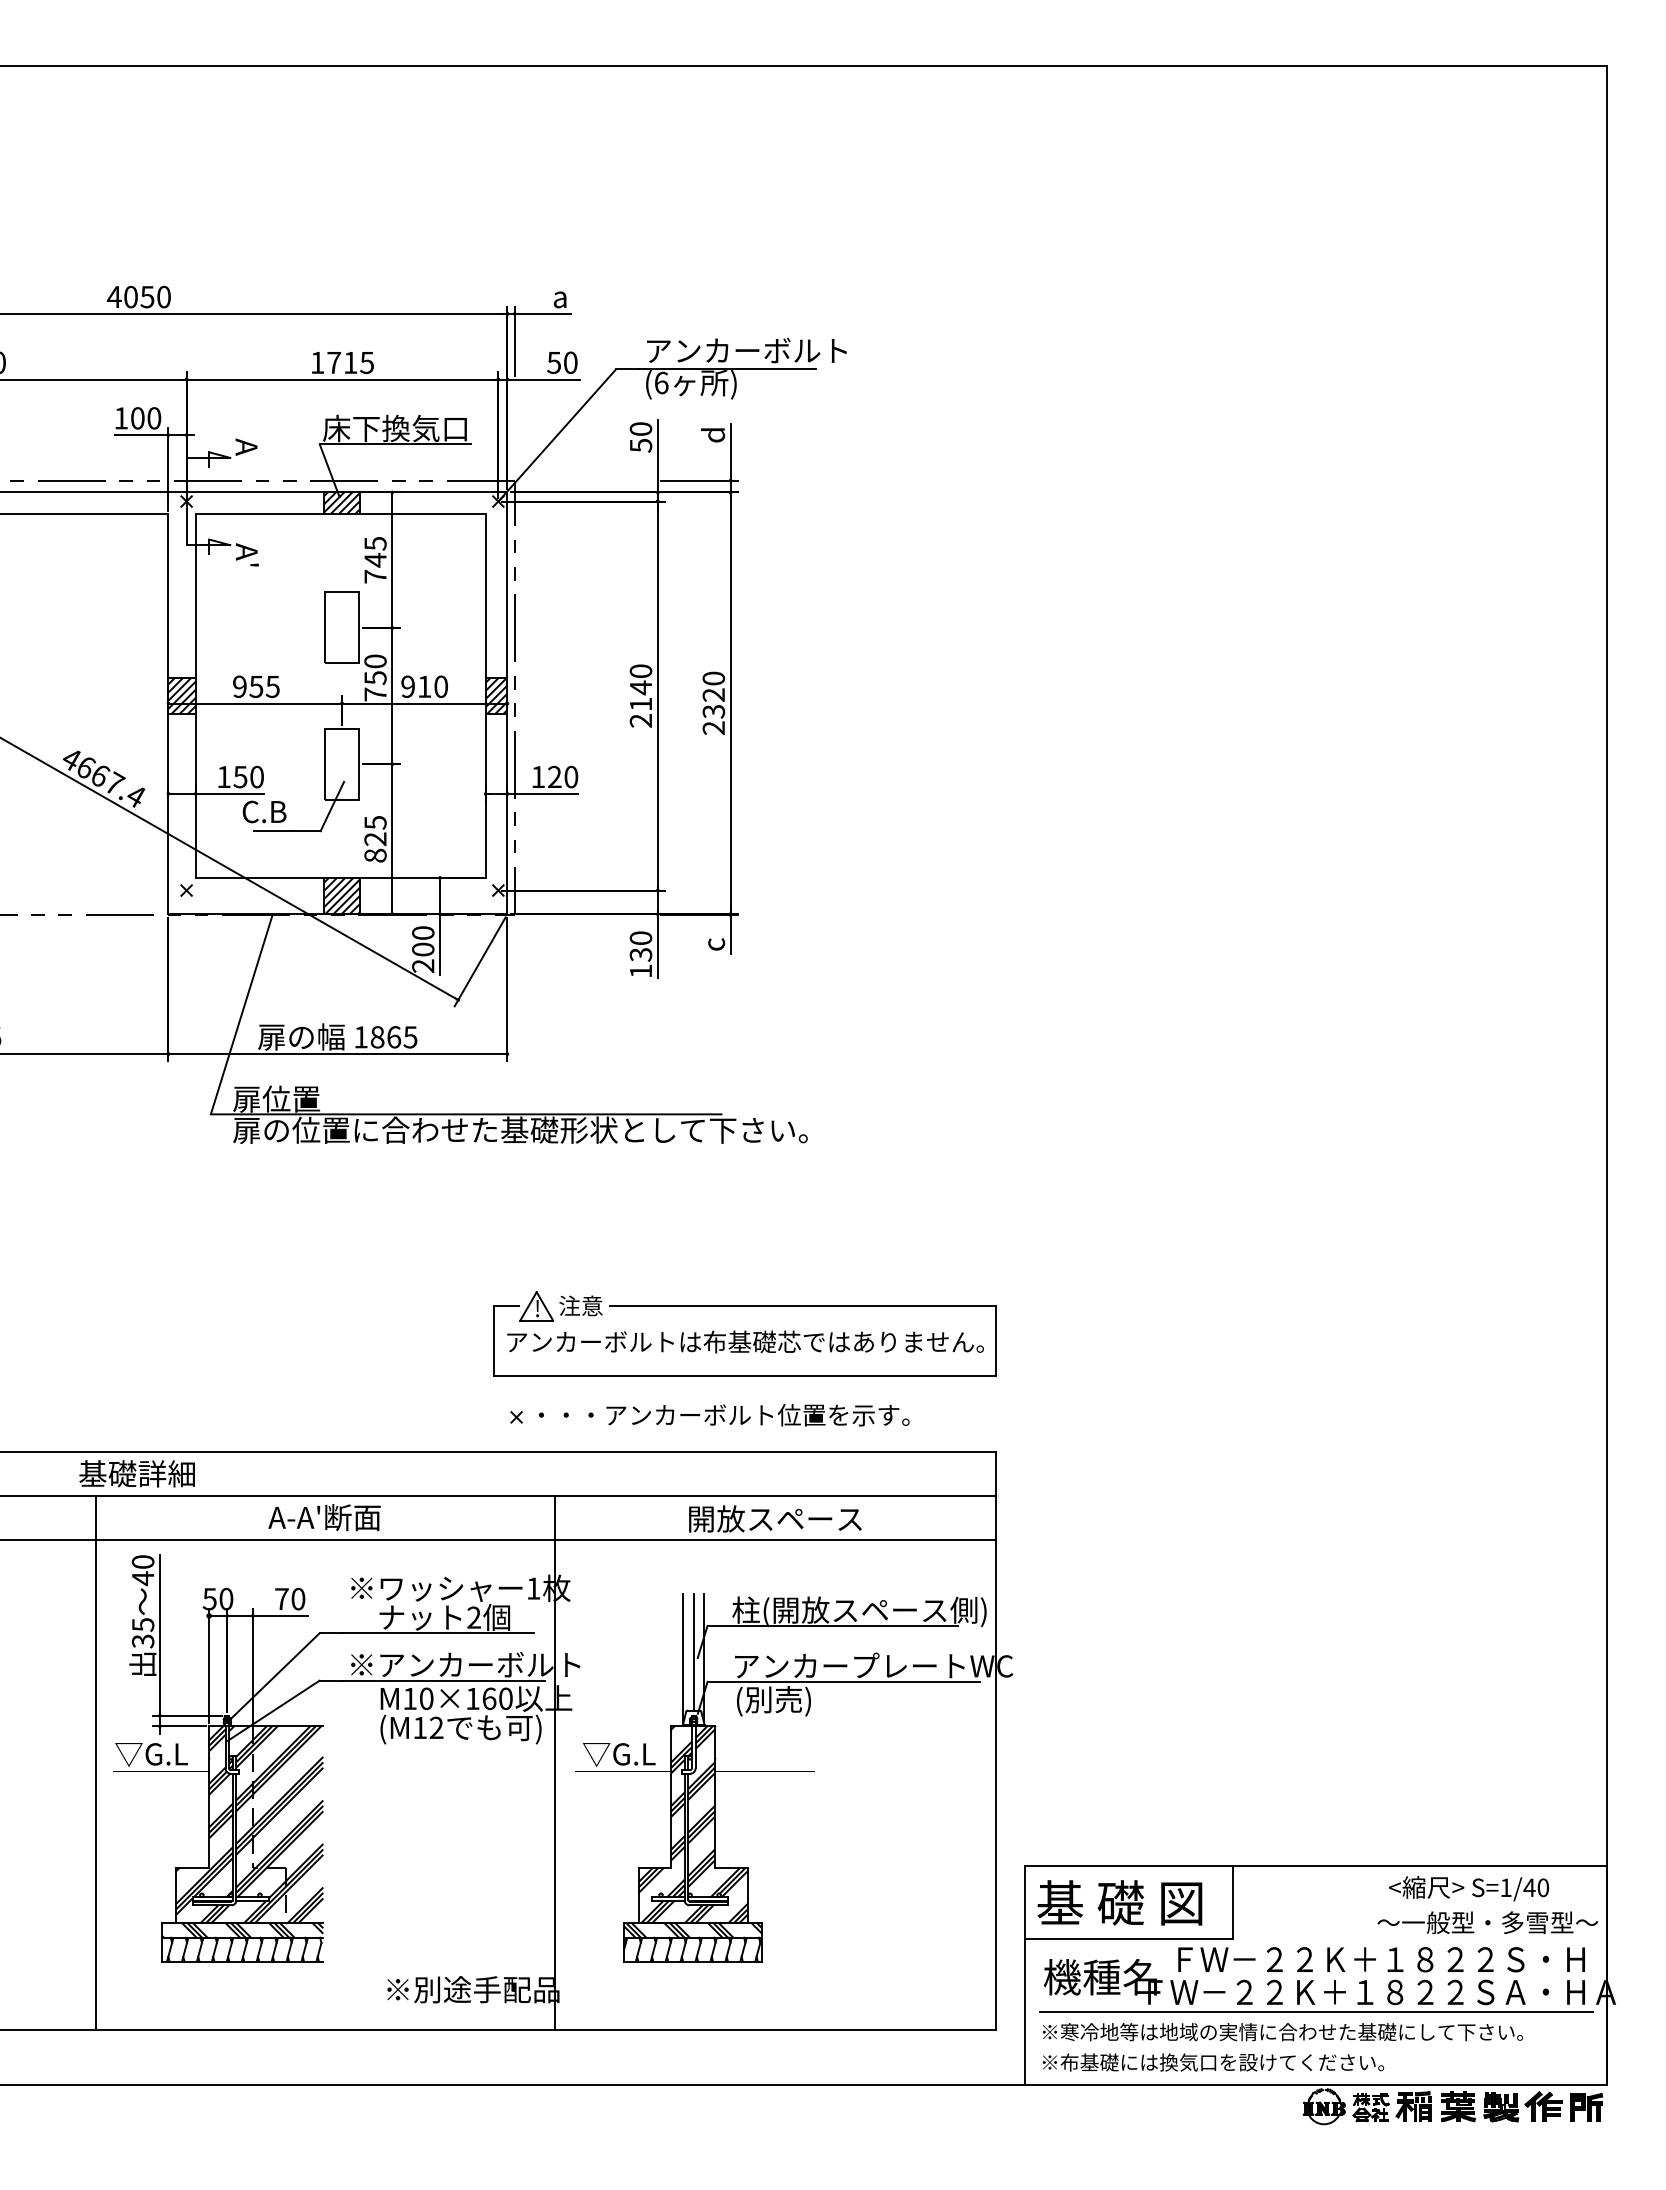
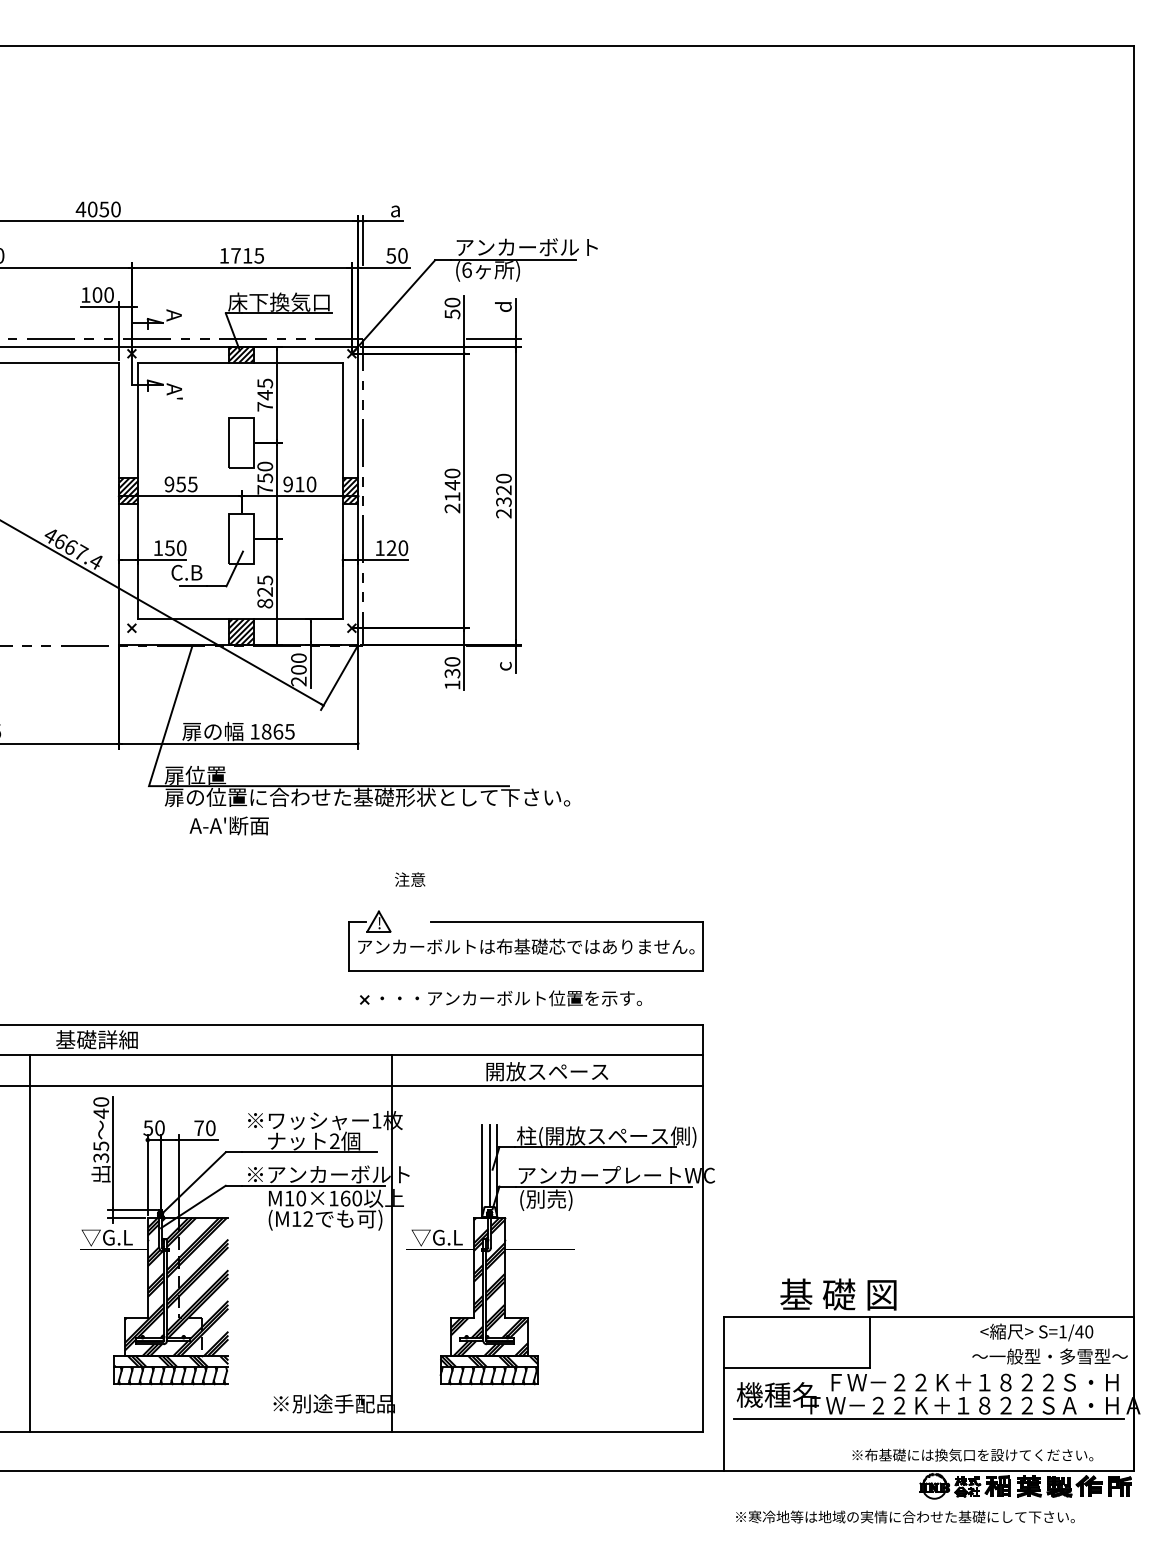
text: (580, 1305) -> (409, 879), moved
text: (324, 1517) -> (229, 825), moved
line: (95, 1763) -> (29, 1244), moved
text: (1119, 1902) -> (838, 1294), moved
text: (1282, 2032) -> (905, 1517), moved
text: (1213, 2062) -> (972, 1455), moved

